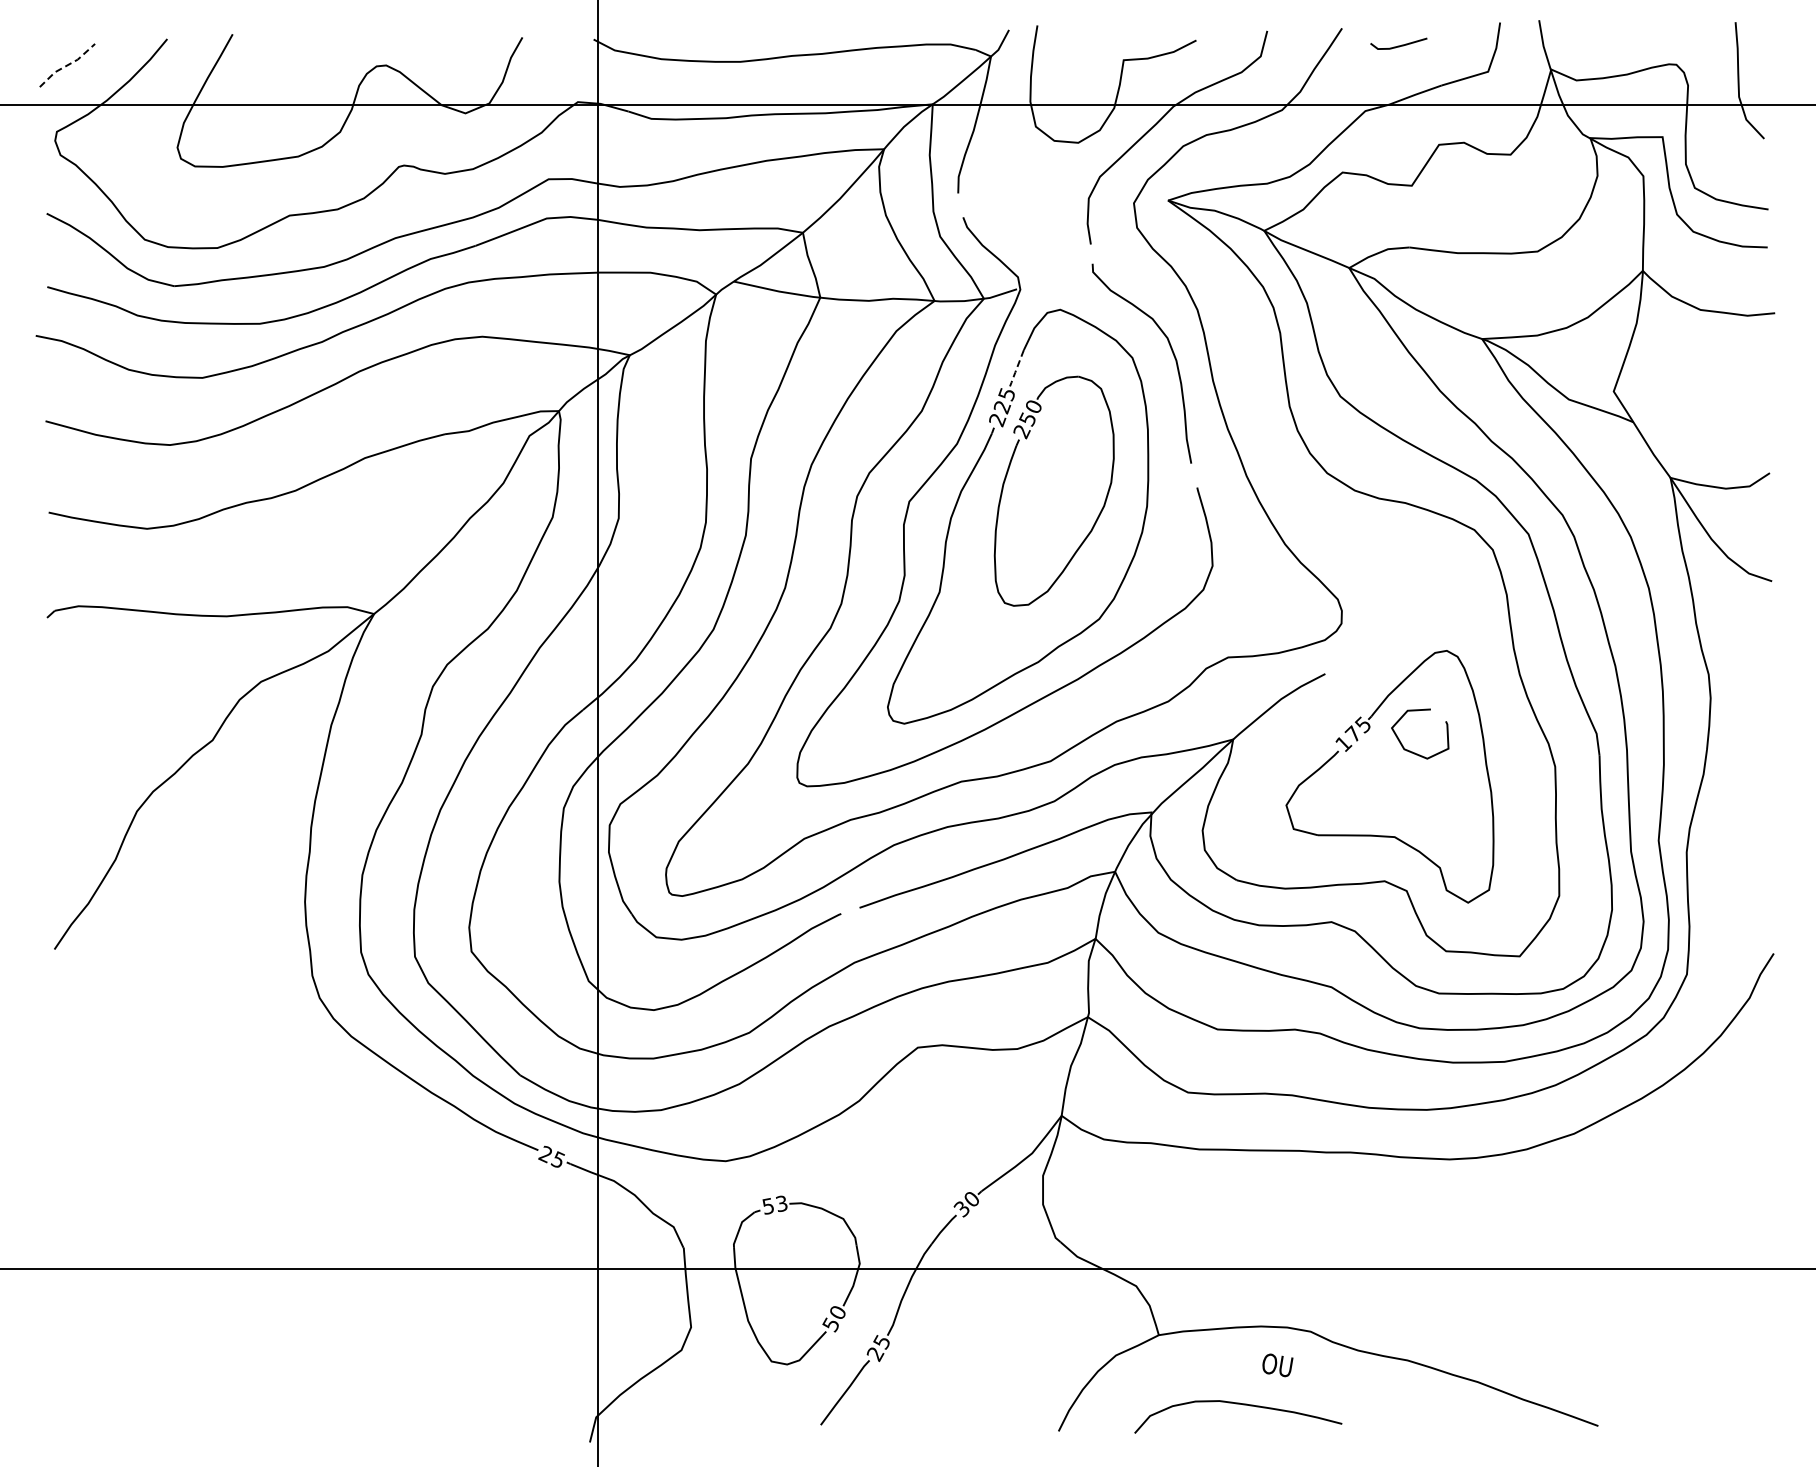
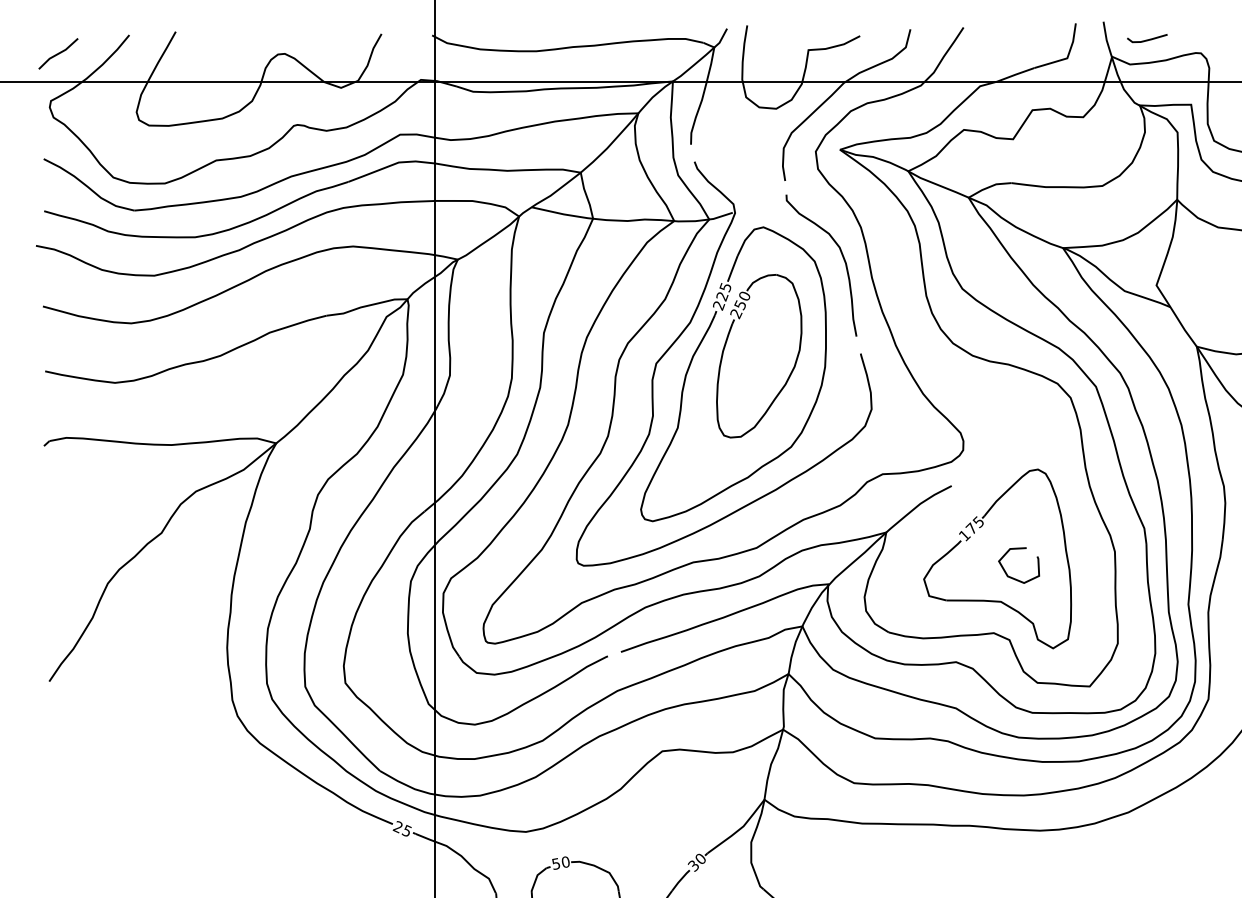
line: (1398, 45) -> (1147, 39), moved
line: (67, 65) -> (58, 53), dashed -> solid
line: (1016, 368) -> (732, 269), dashed -> solid
curve: (1415, 752) -> (1015, 578), moved
text: (781, 1203) -> (565, 861), 53 -> 50

